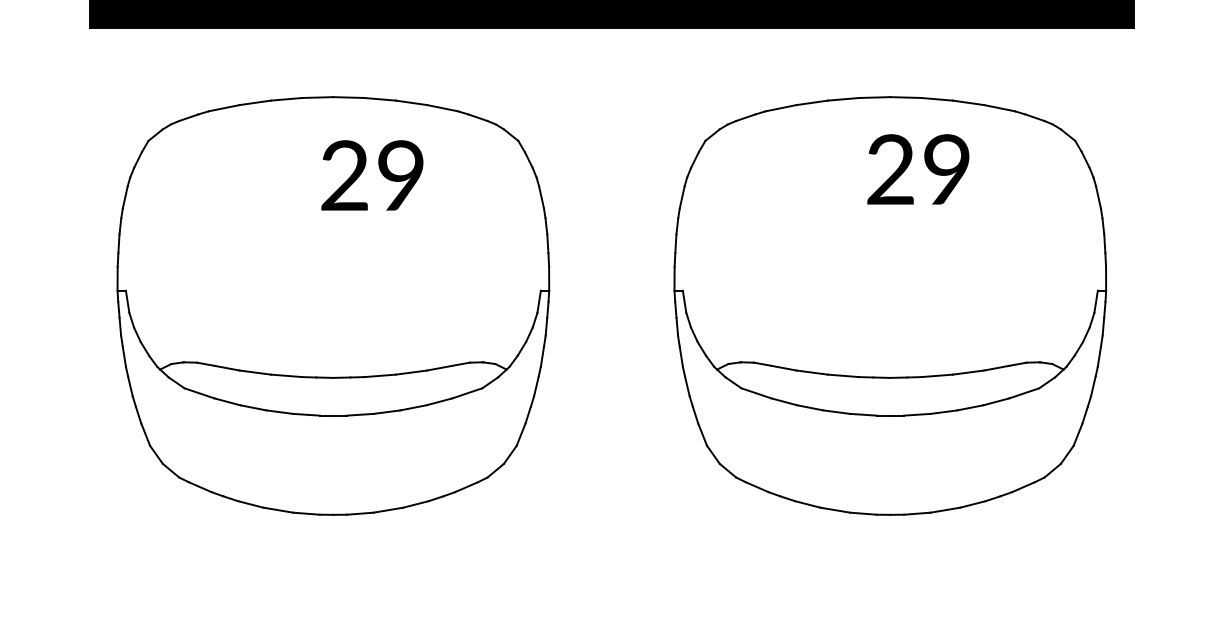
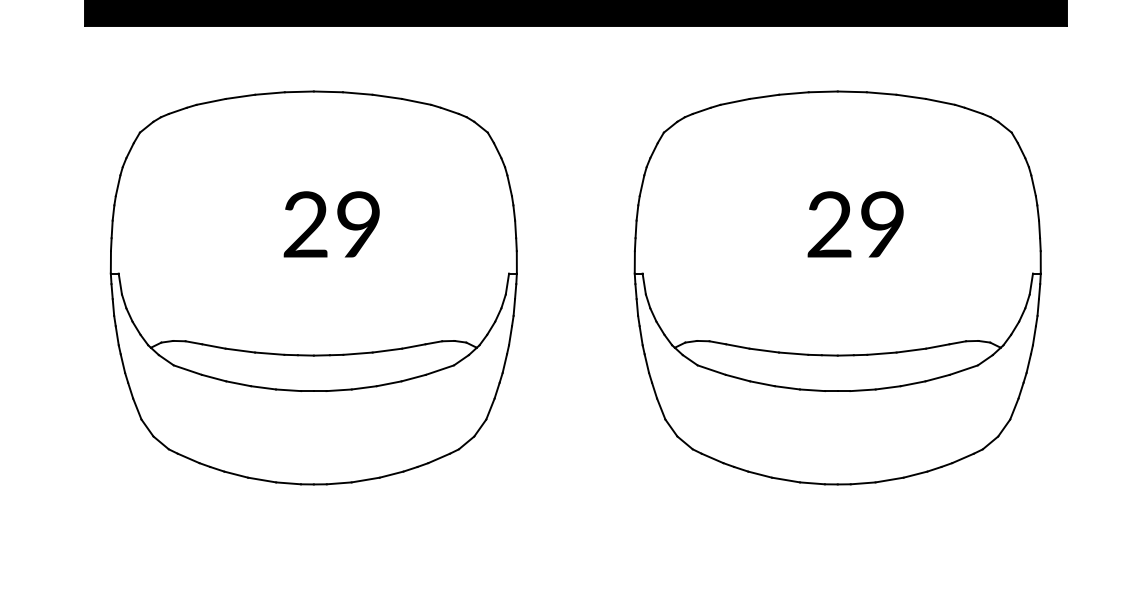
text: (918, 169) -> (855, 224), moved
text: (372, 175) -> (331, 224), moved

